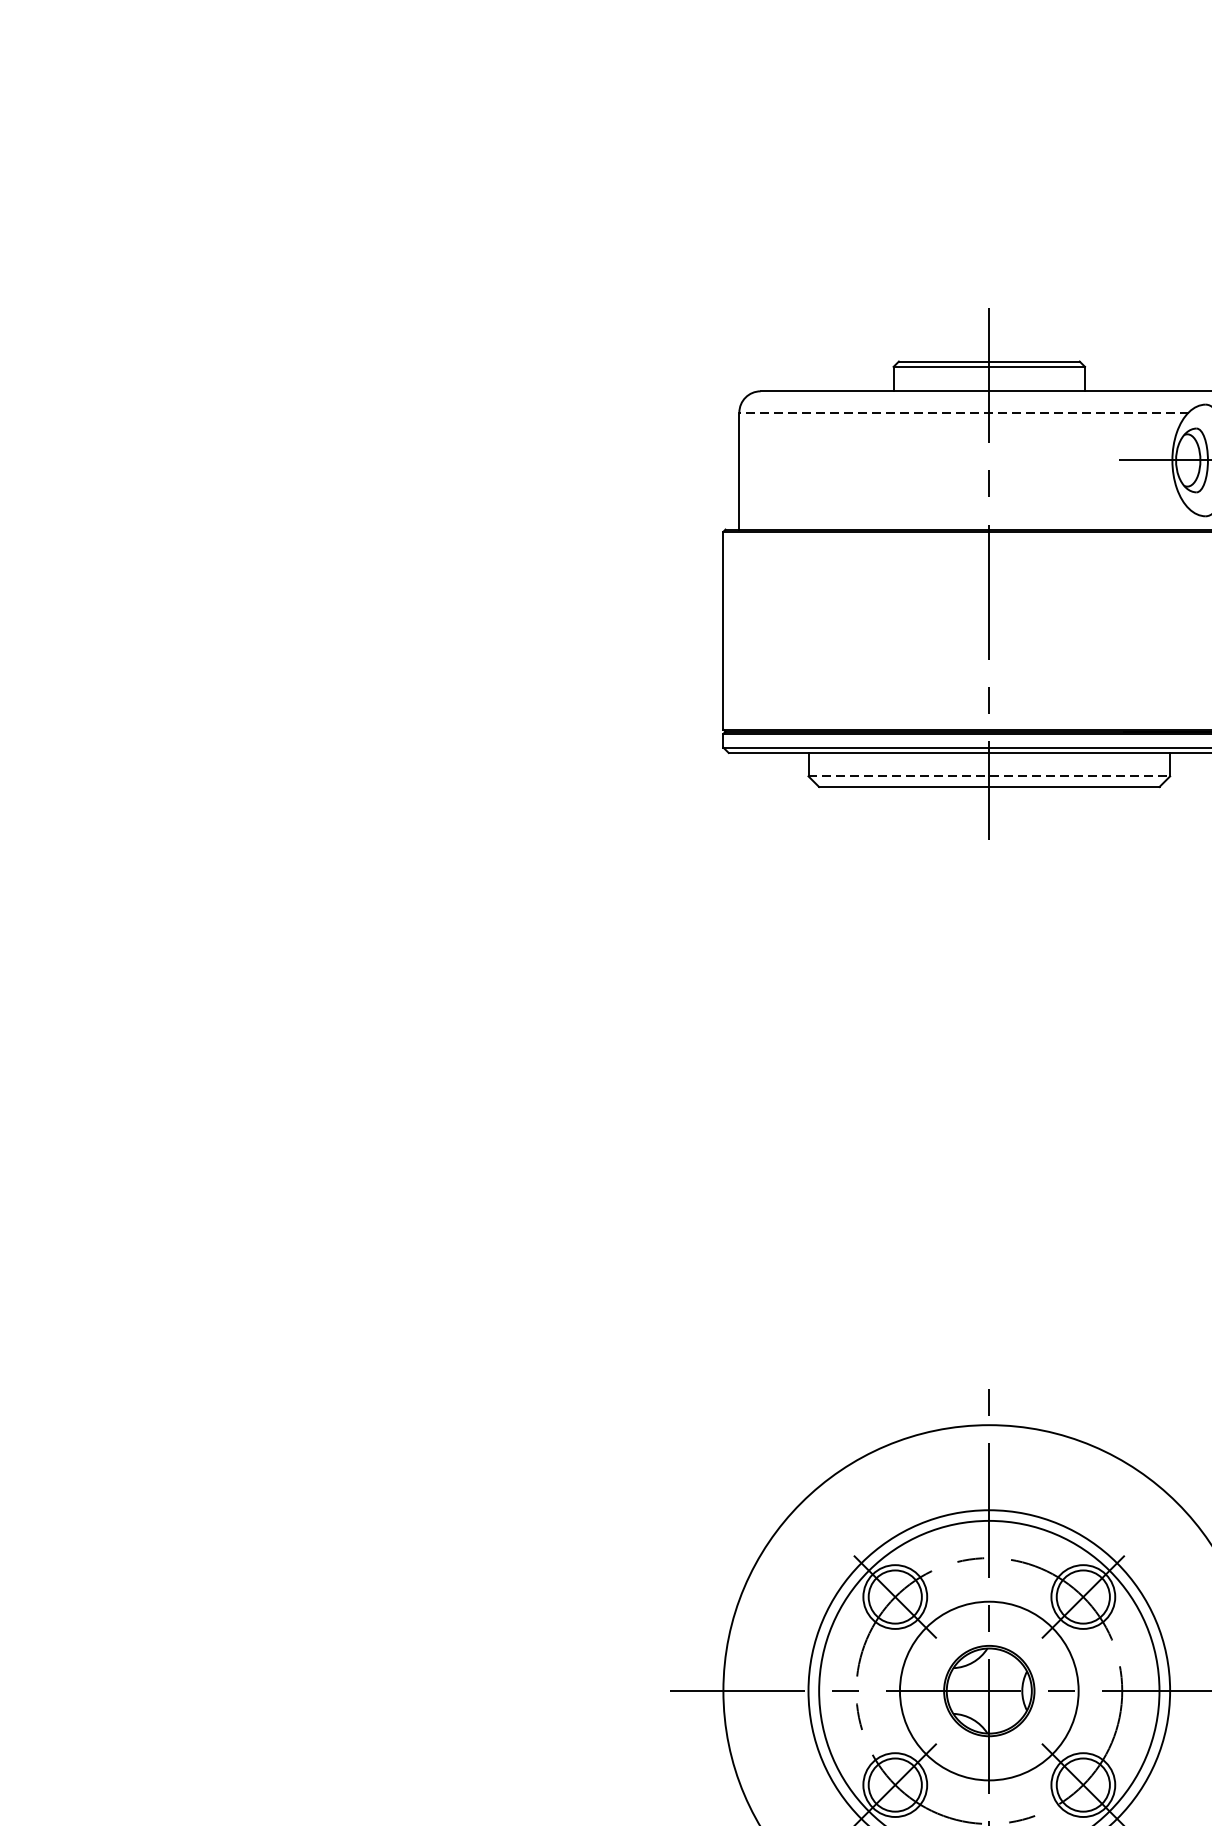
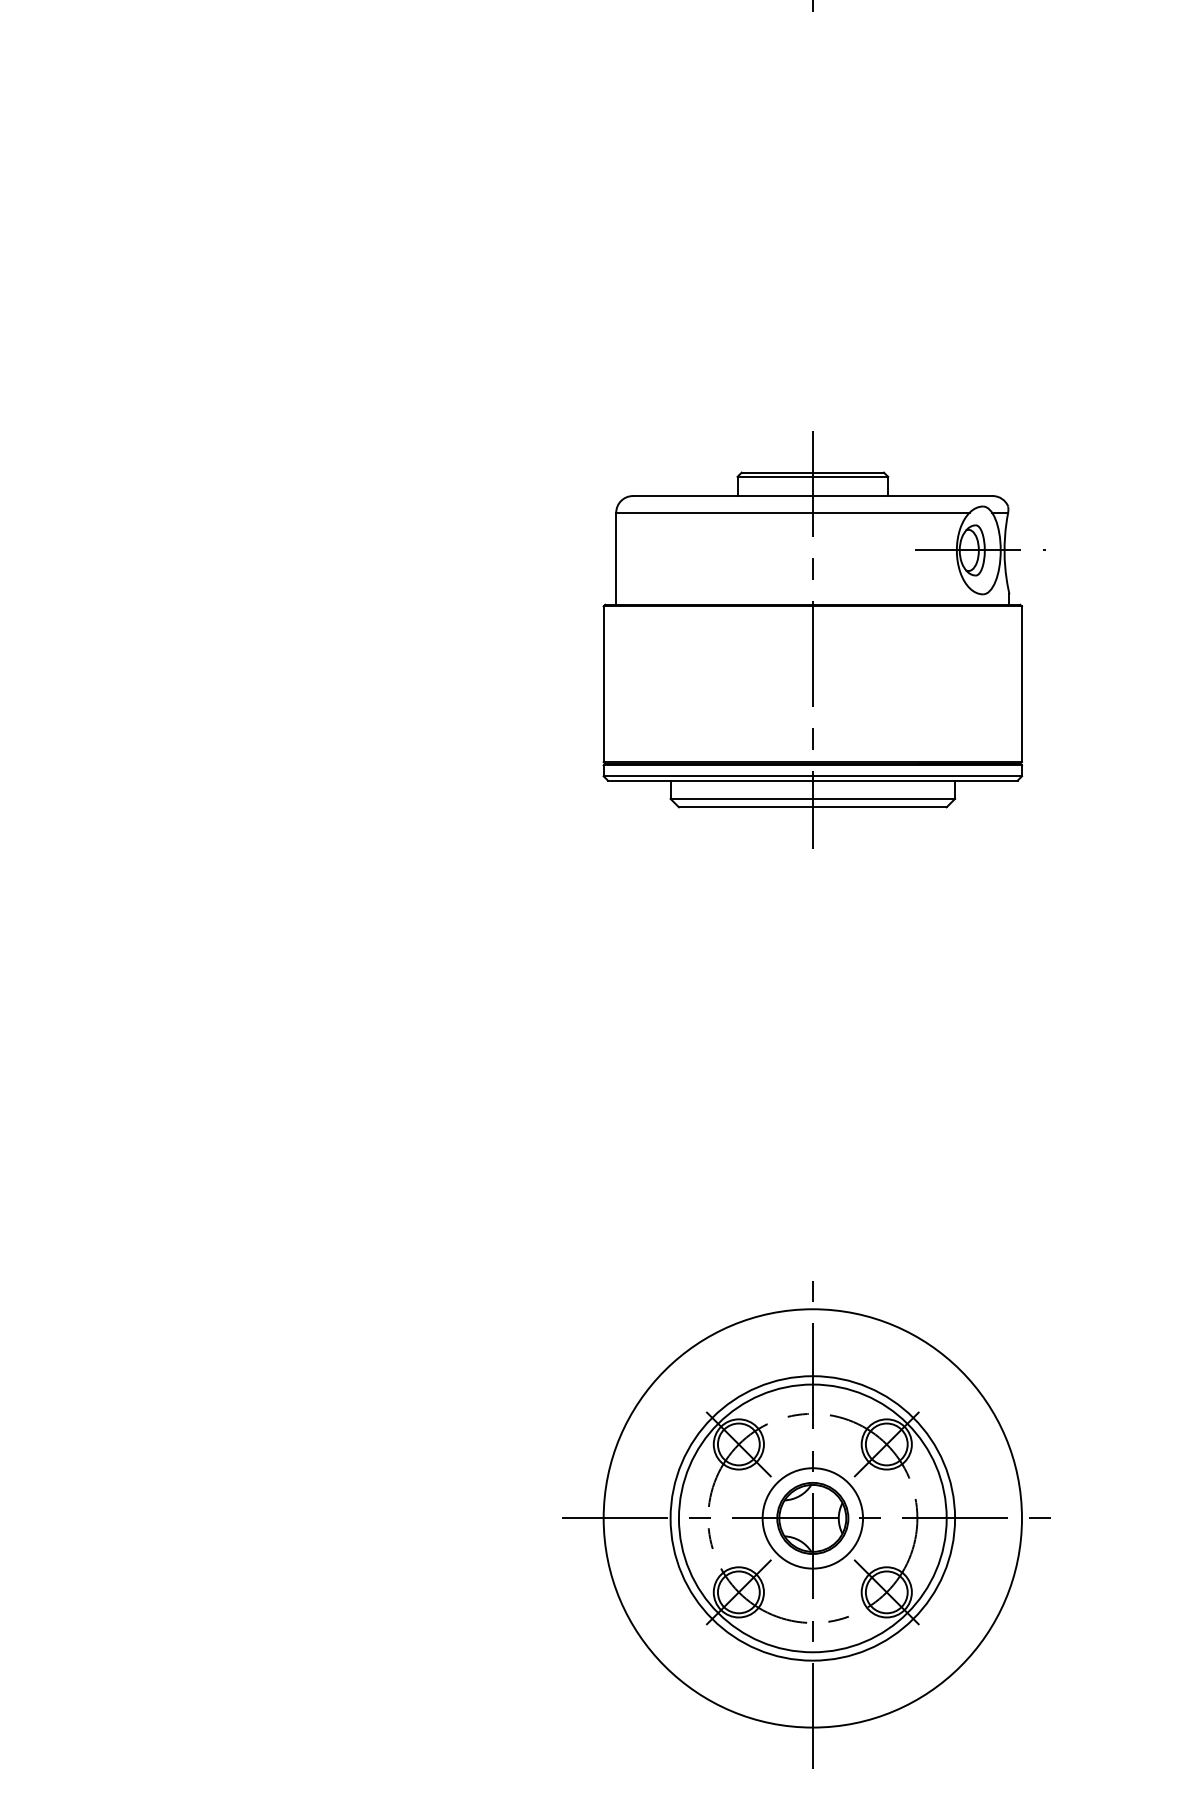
line: (963, 412) -> (792, 512), dashed -> solid
line: (990, 775) -> (813, 798), dashed -> solid
circle: (988, 1691) -> (812, 1518), size x0.71

